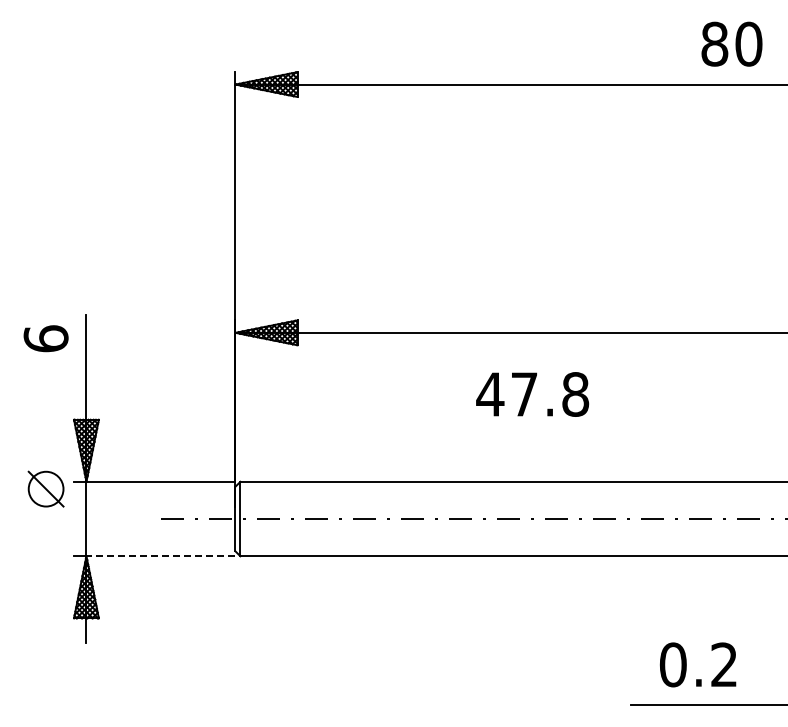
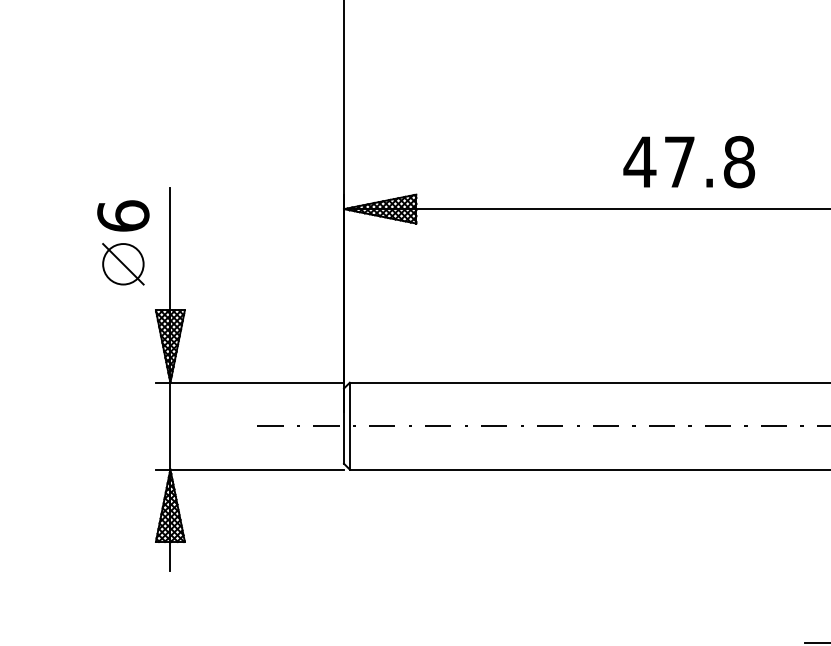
text: (532, 394) -> (689, 162), moved
part: (45, 488) -> (122, 263), moved
line: (160, 556) -> (256, 469), dashed -> solid

